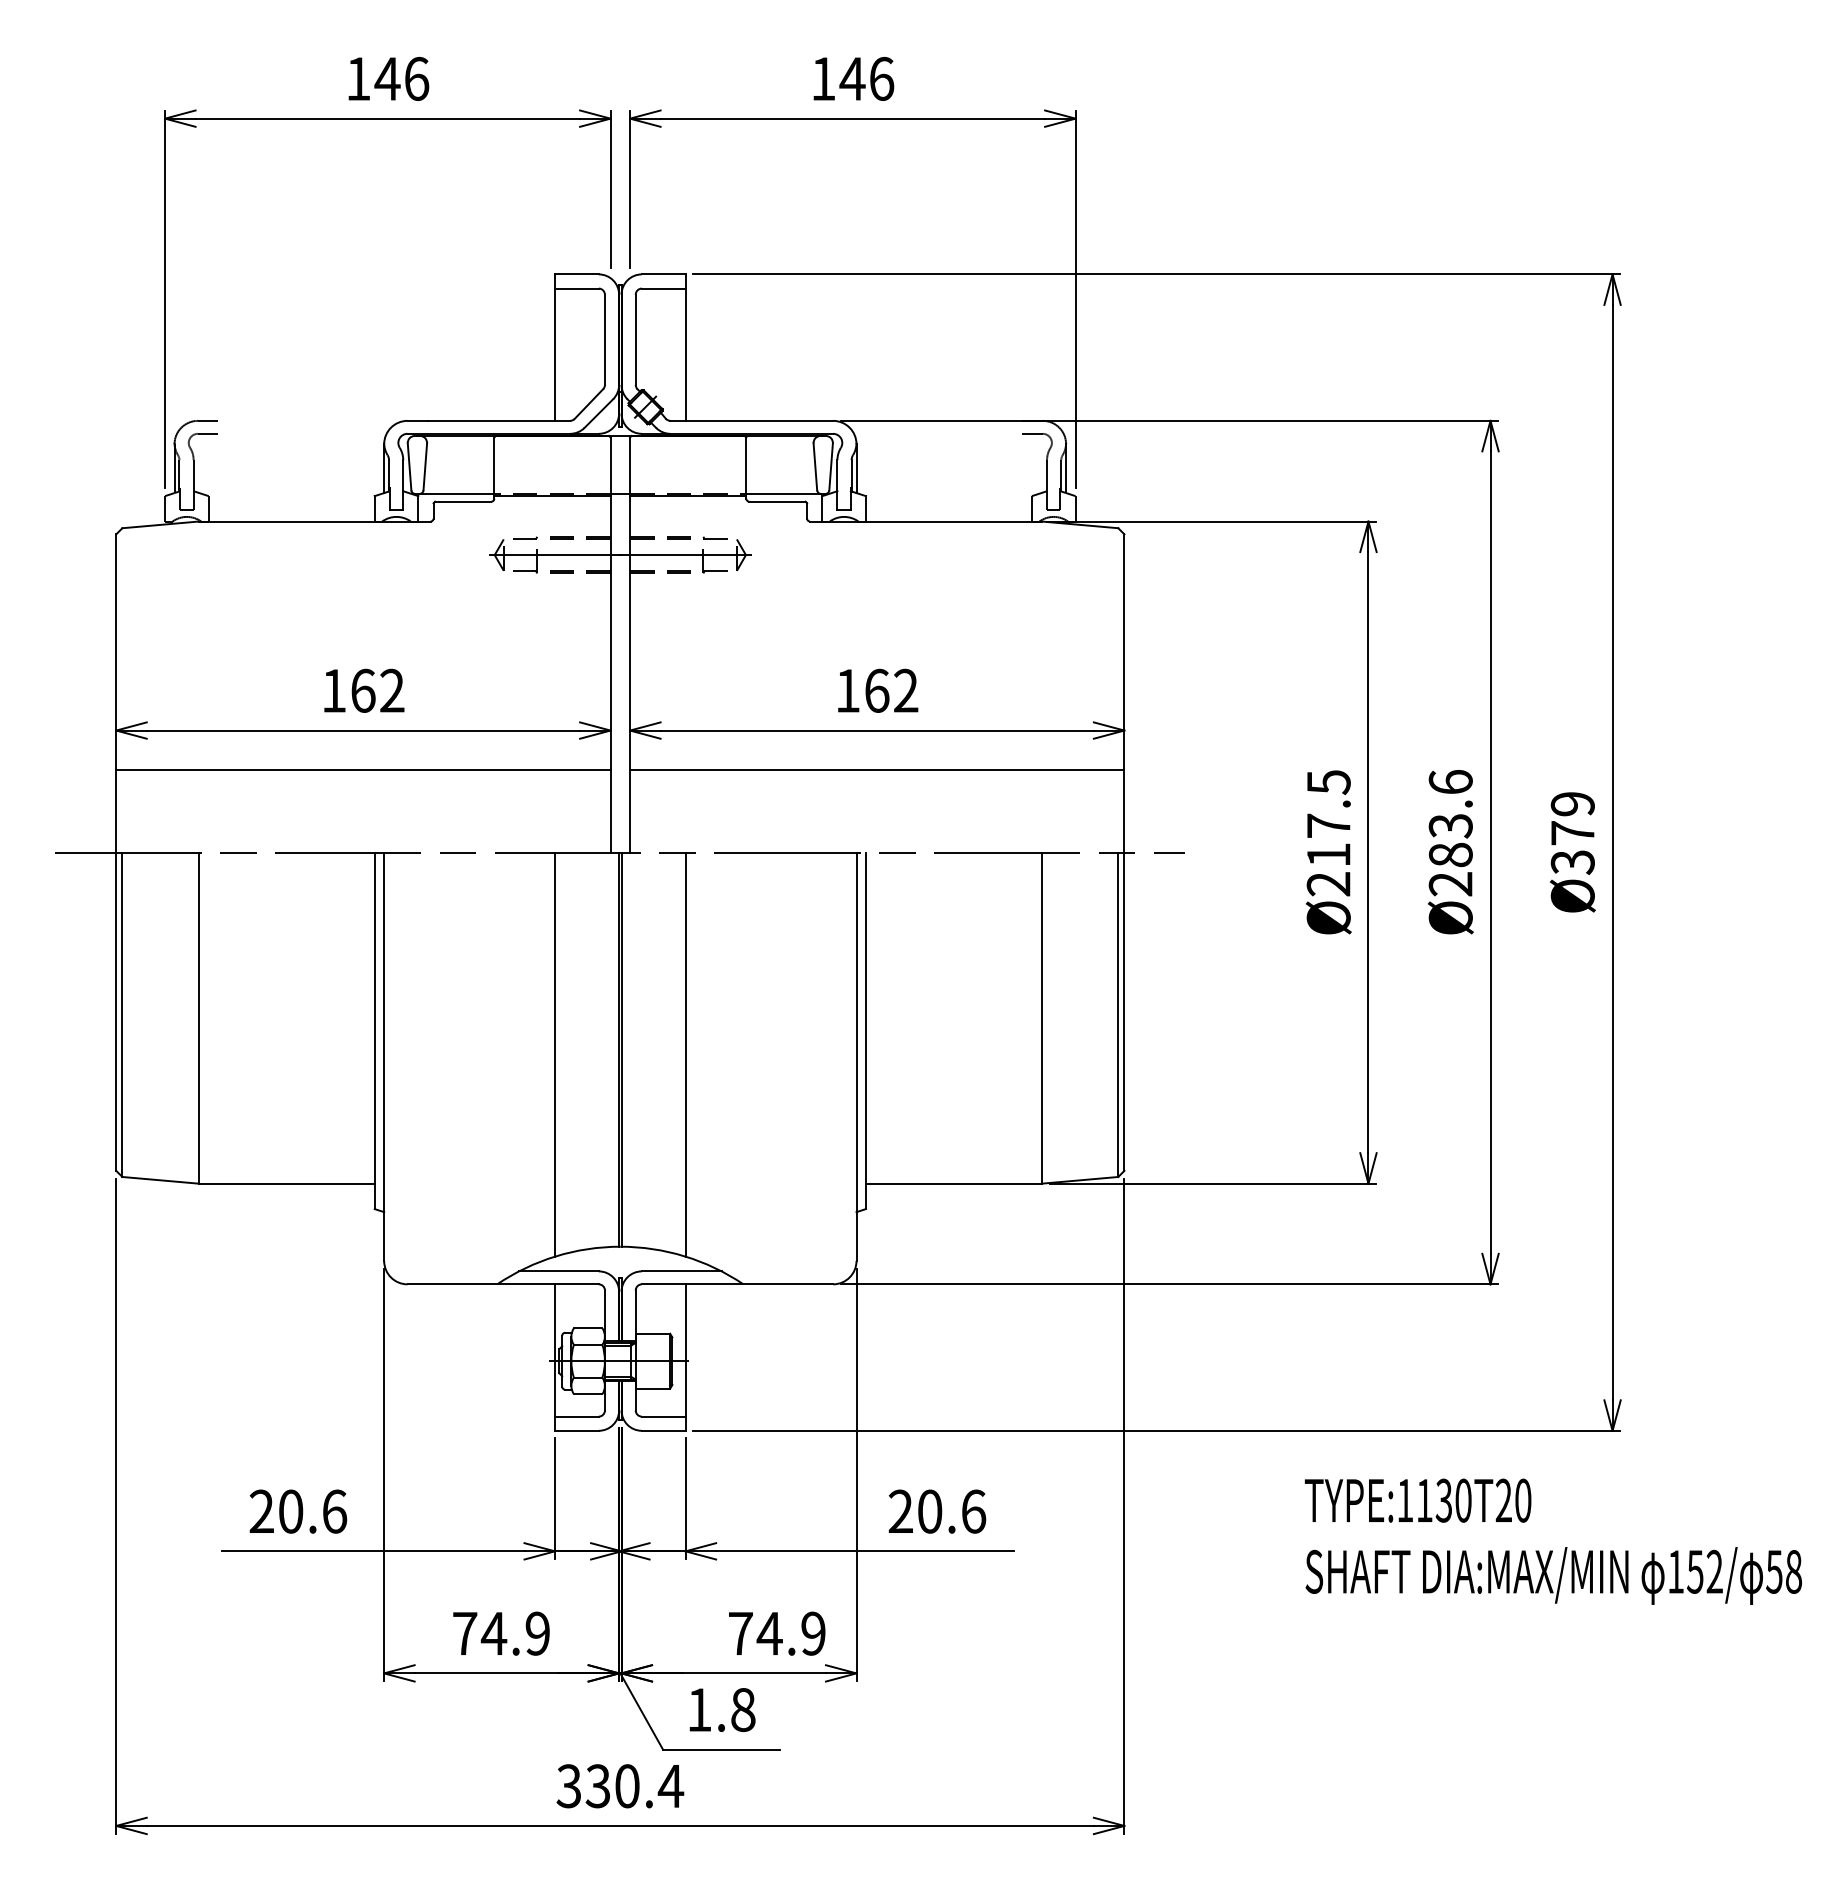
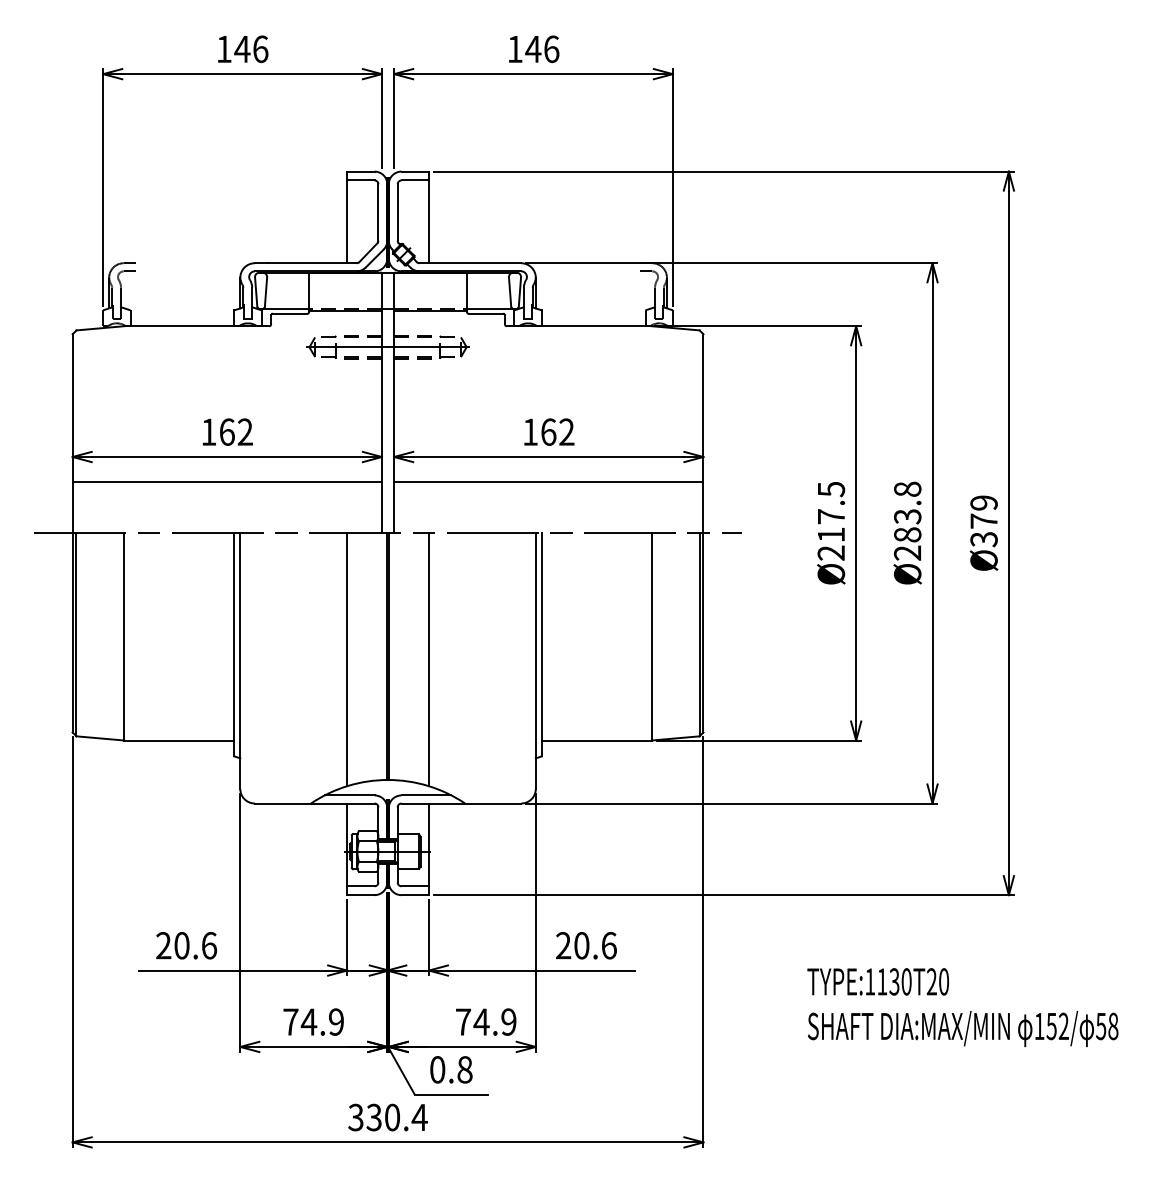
text: (1450, 780) -> (907, 488), Ø283.6 -> Ø283.8
text: (1552, 1541) -> (962, 1007), moved
text: (699, 1709) -> (437, 1069), 1.8 -> 0.8

